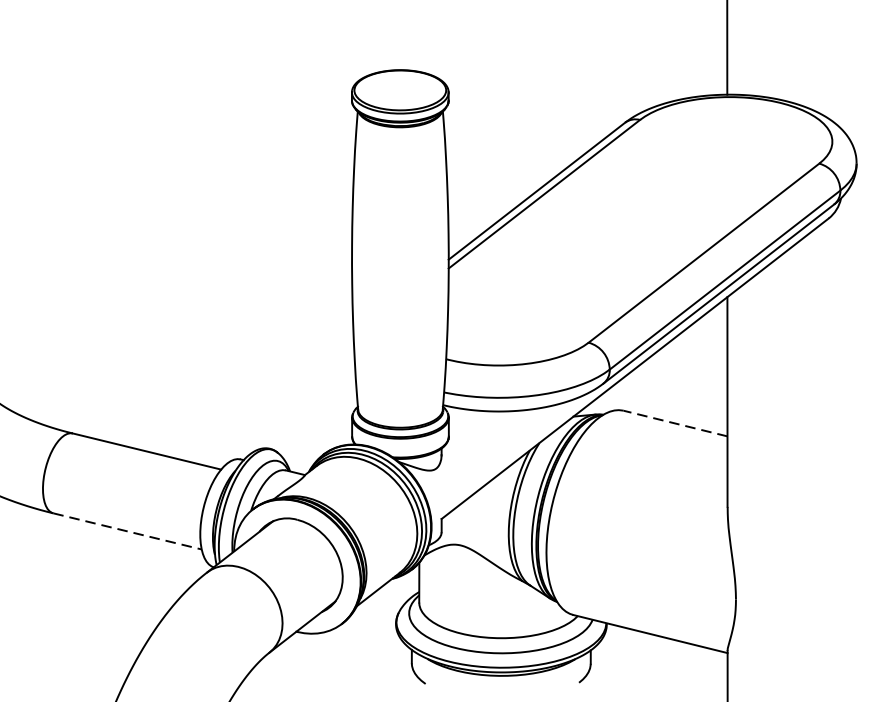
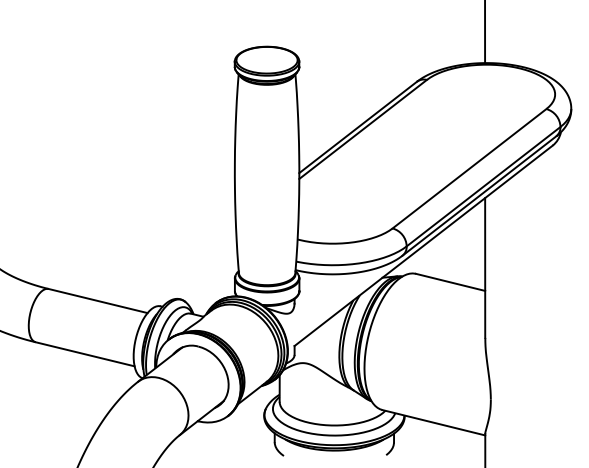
line: (675, 423) -> (450, 282), dashed -> solid
line: (128, 531) -> (85, 354), dashed -> solid

